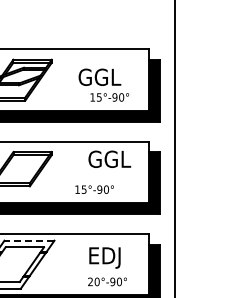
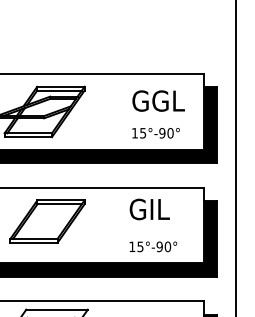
text: (99, 76) -> (158, 100), moved
text: (117, 158) -> (165, 208), GGL -> GIL
text: (94, 189) -> (153, 246), moved
line: (29, 240) -> (57, 309), dashed -> solid

